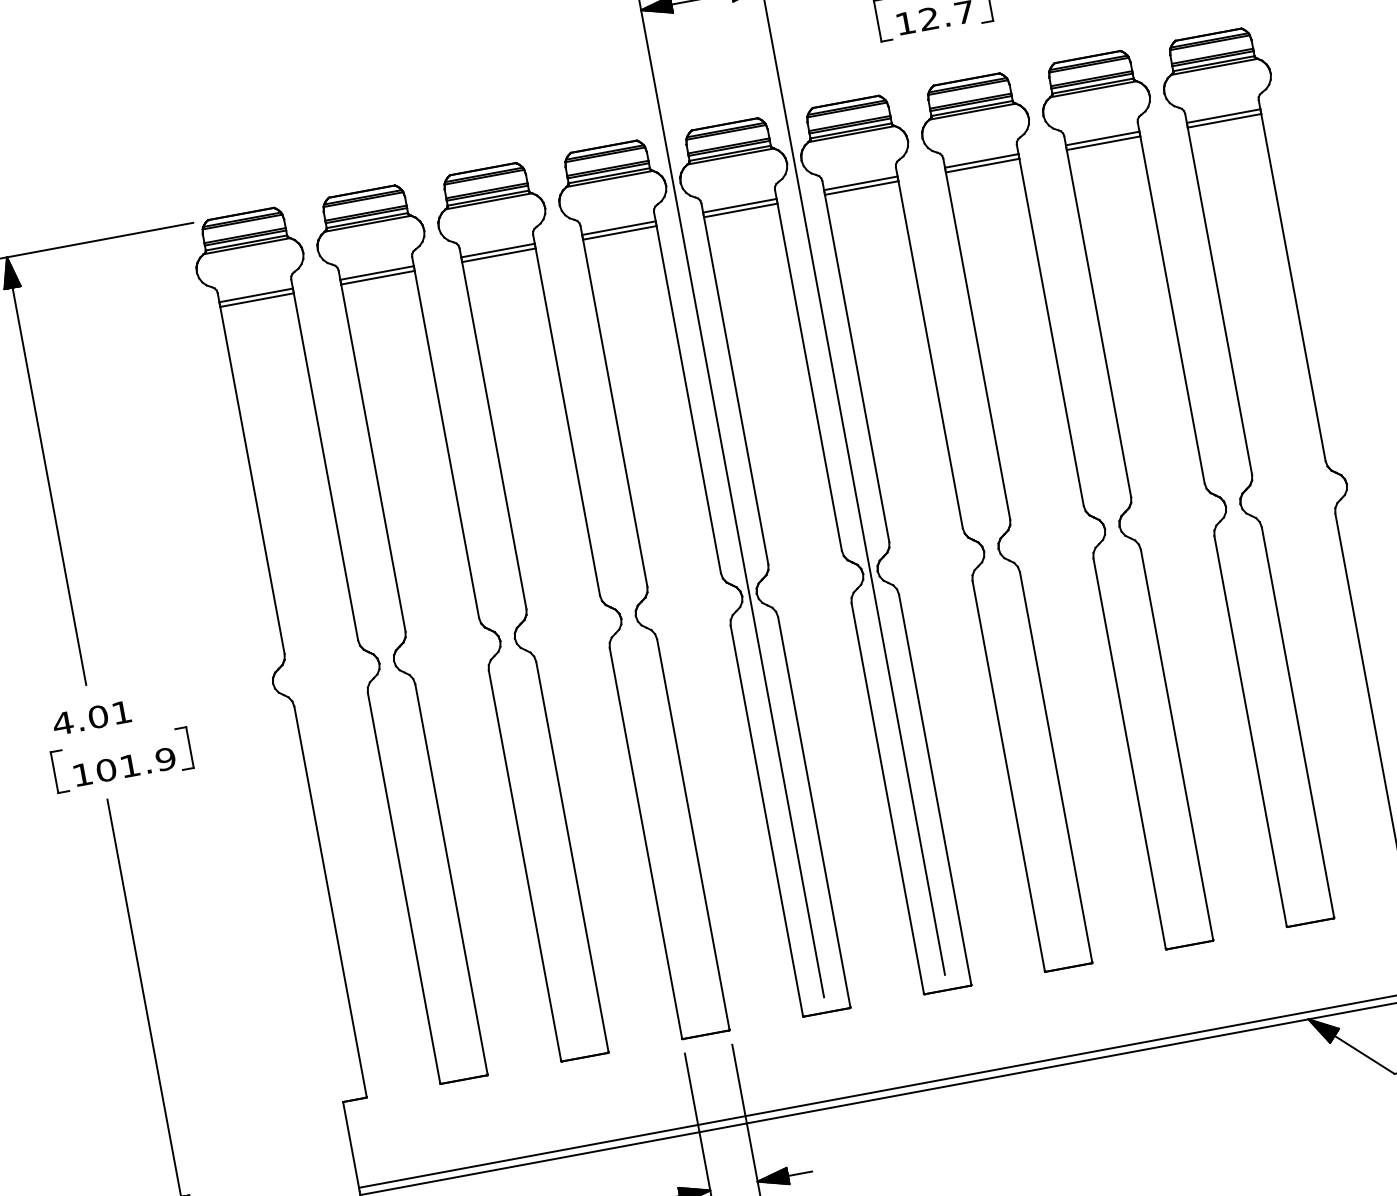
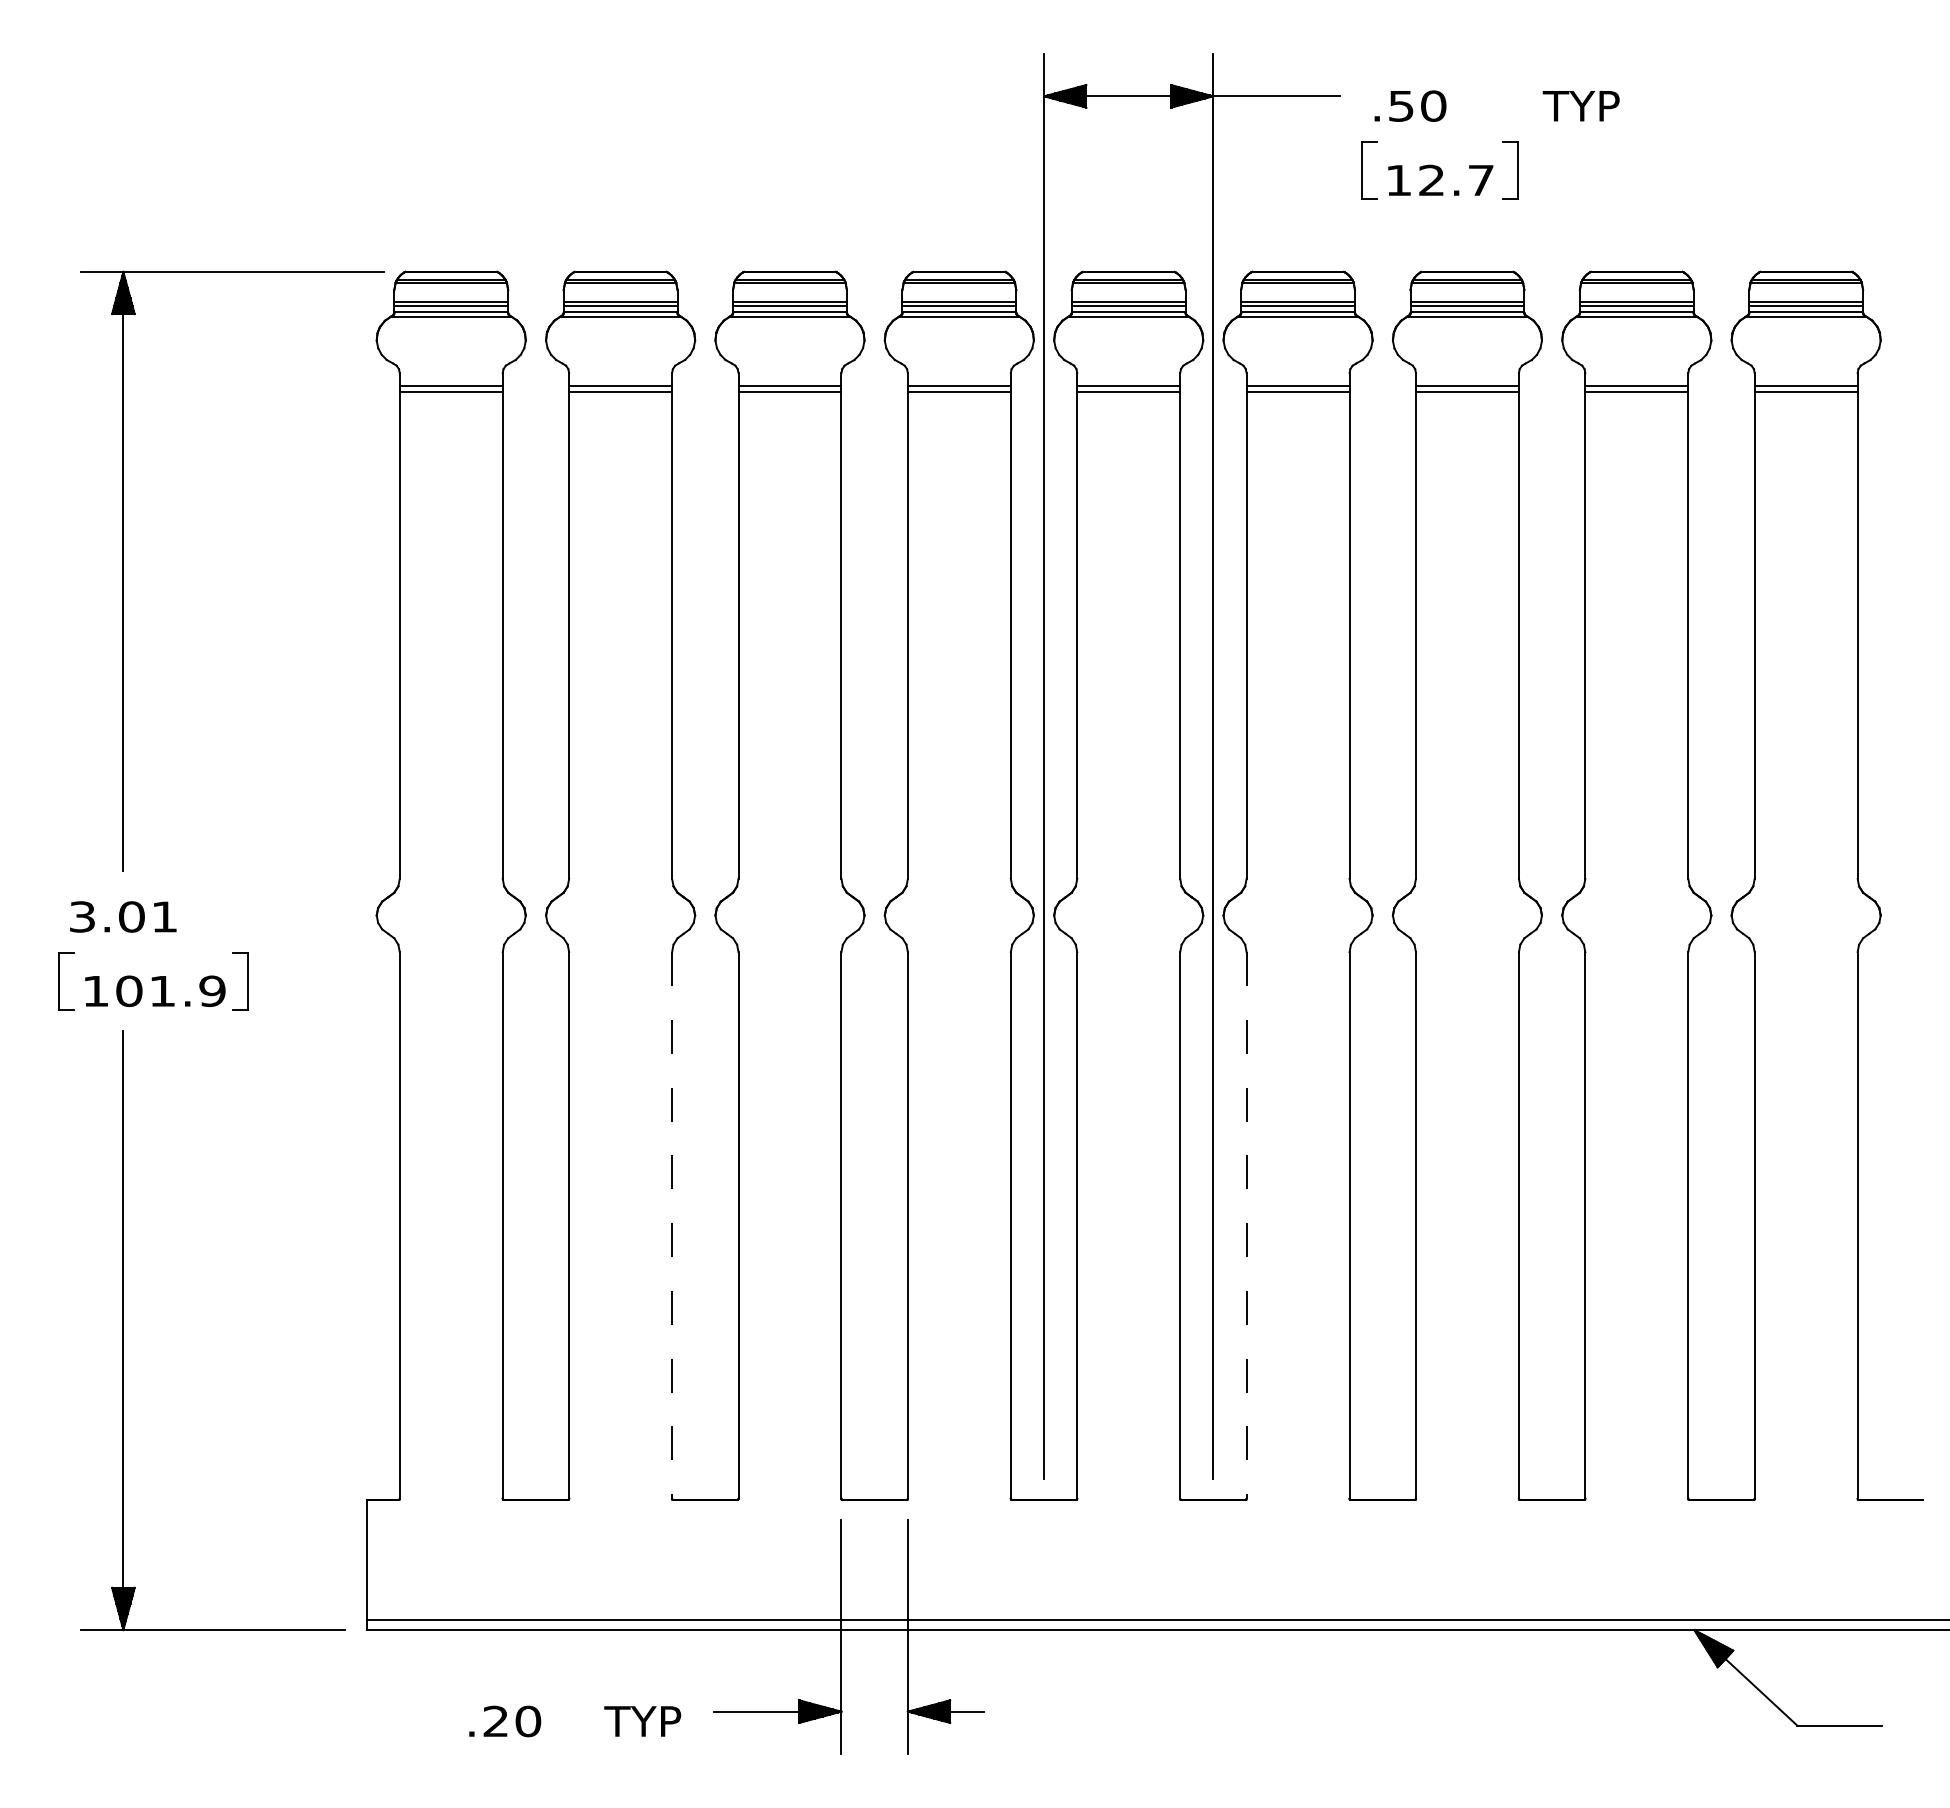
text: (63, 723) -> (82, 916), 4.01 -> 3.01
line: (935, 789) -> (1246, 1225), solid -> dashed
line: (525, 865) -> (672, 1225), solid -> dashed

